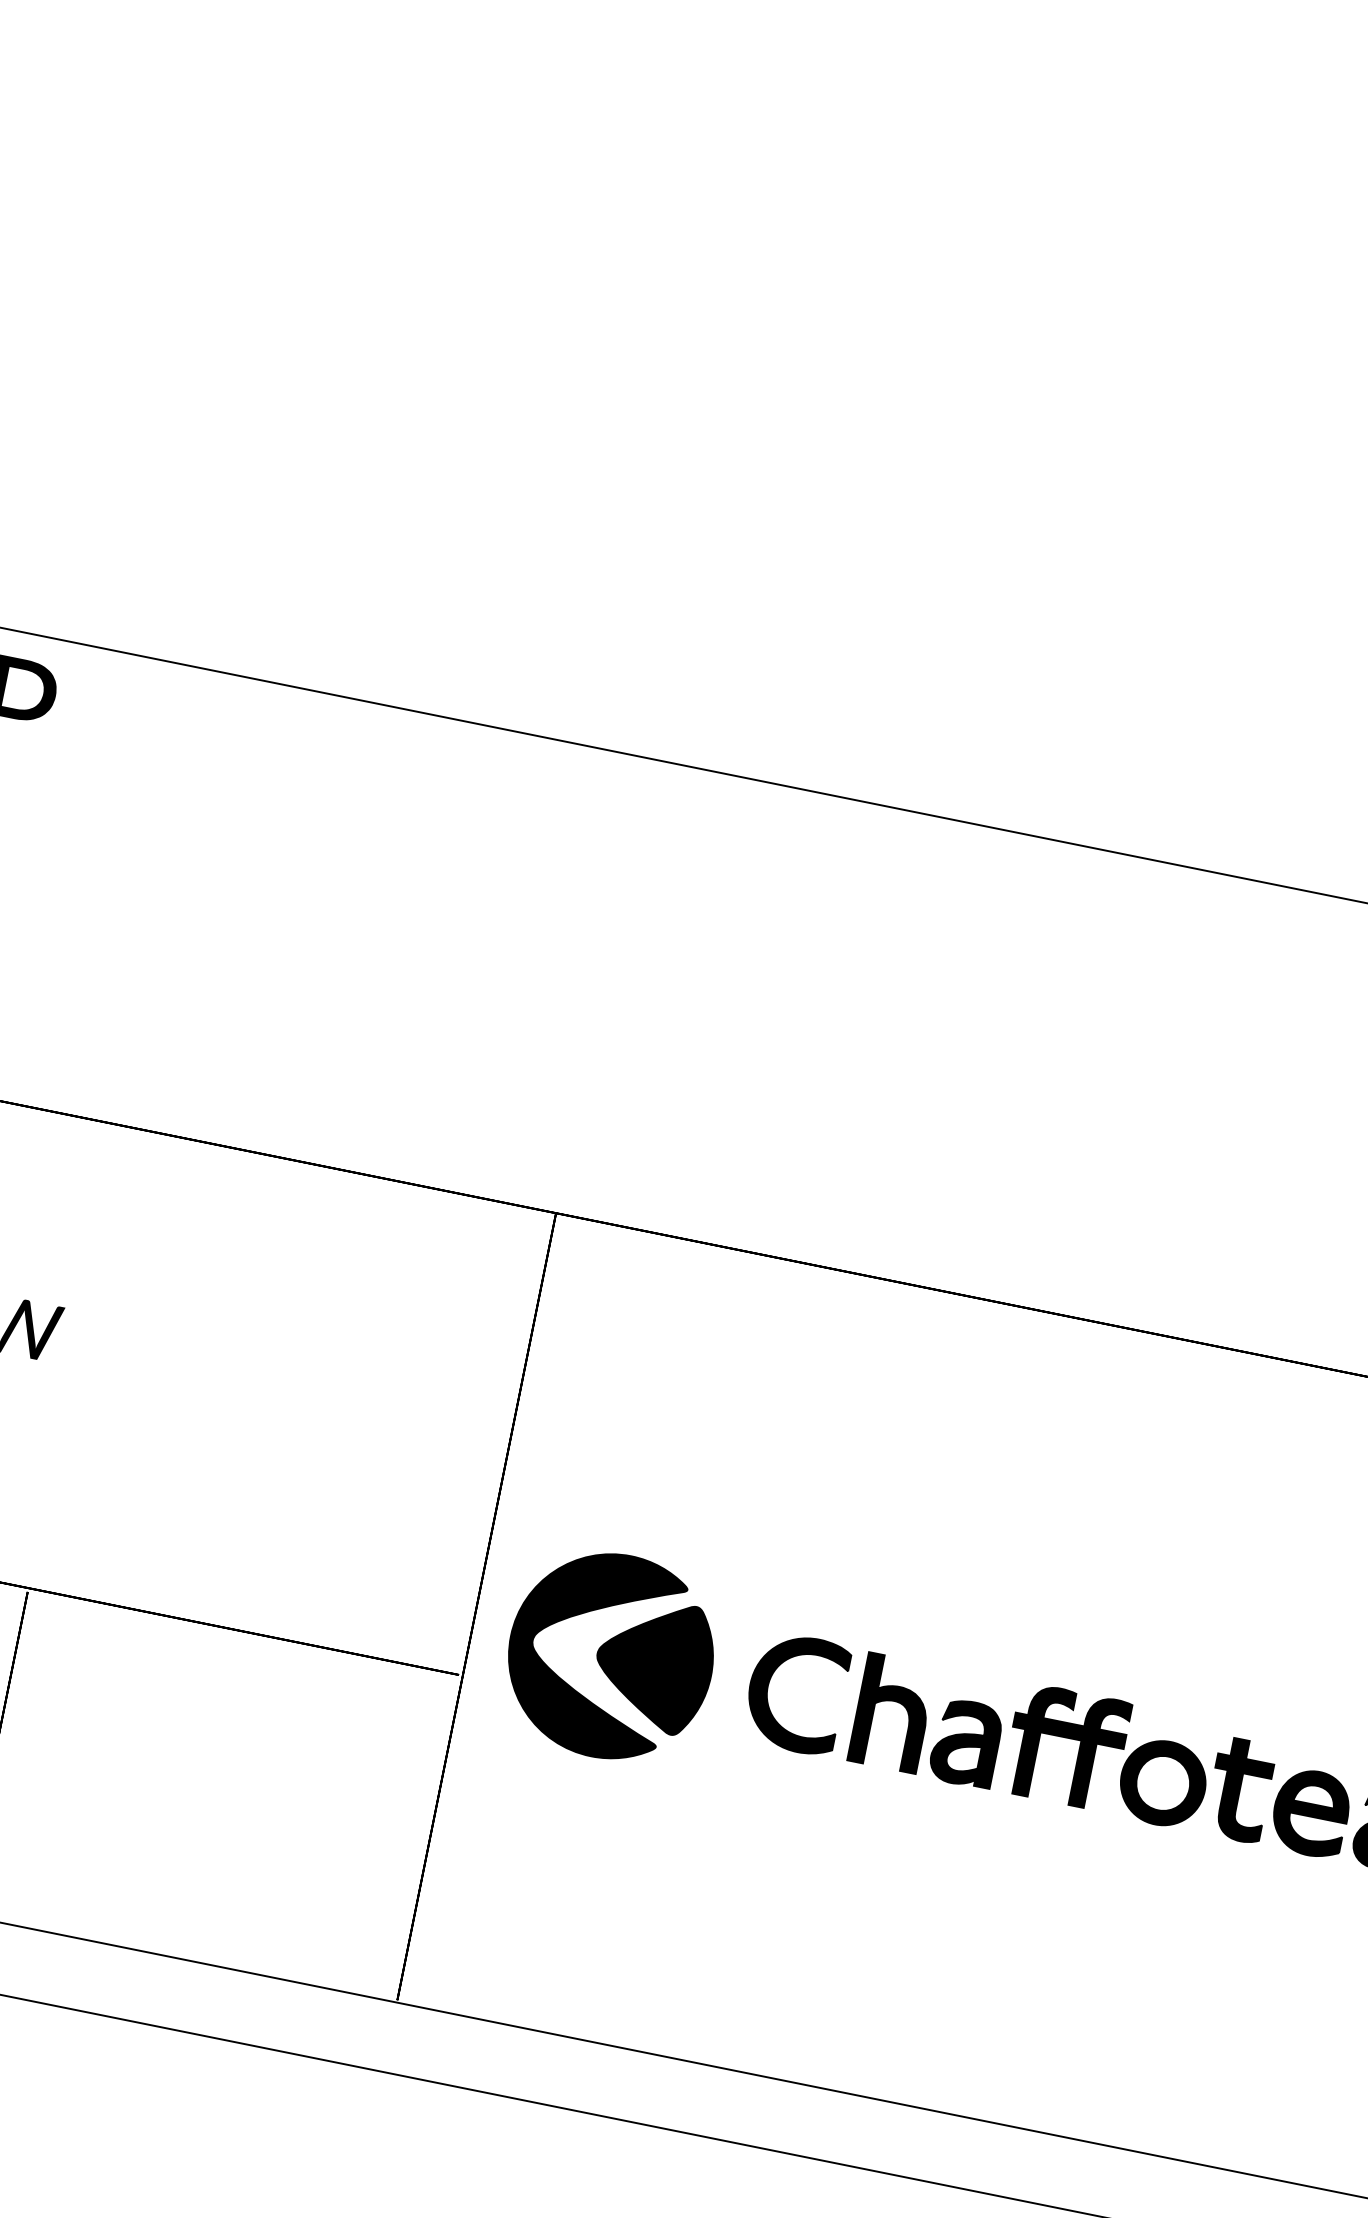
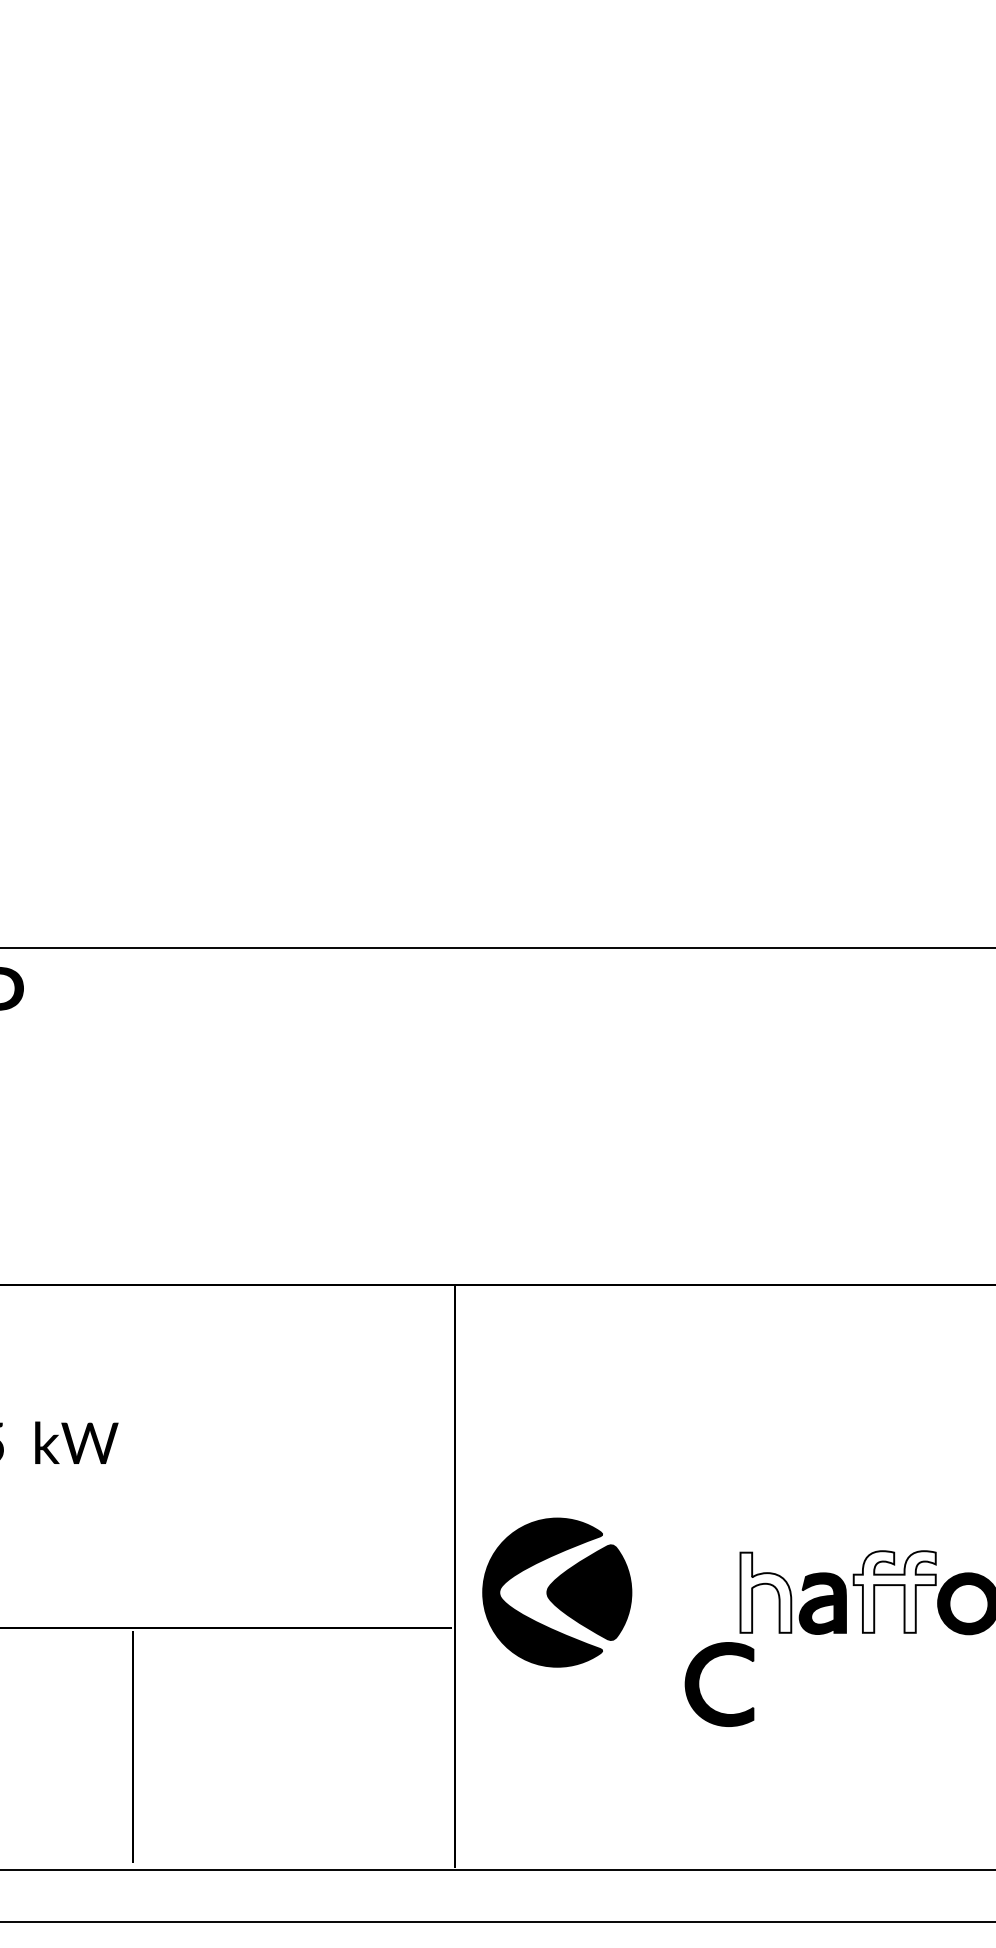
part: (769, 1687) -> (699, 1684), moved
fill: (891, 1712) -> (765, 1592), removed
fill: (1066, 1746) -> (894, 1591), removed

